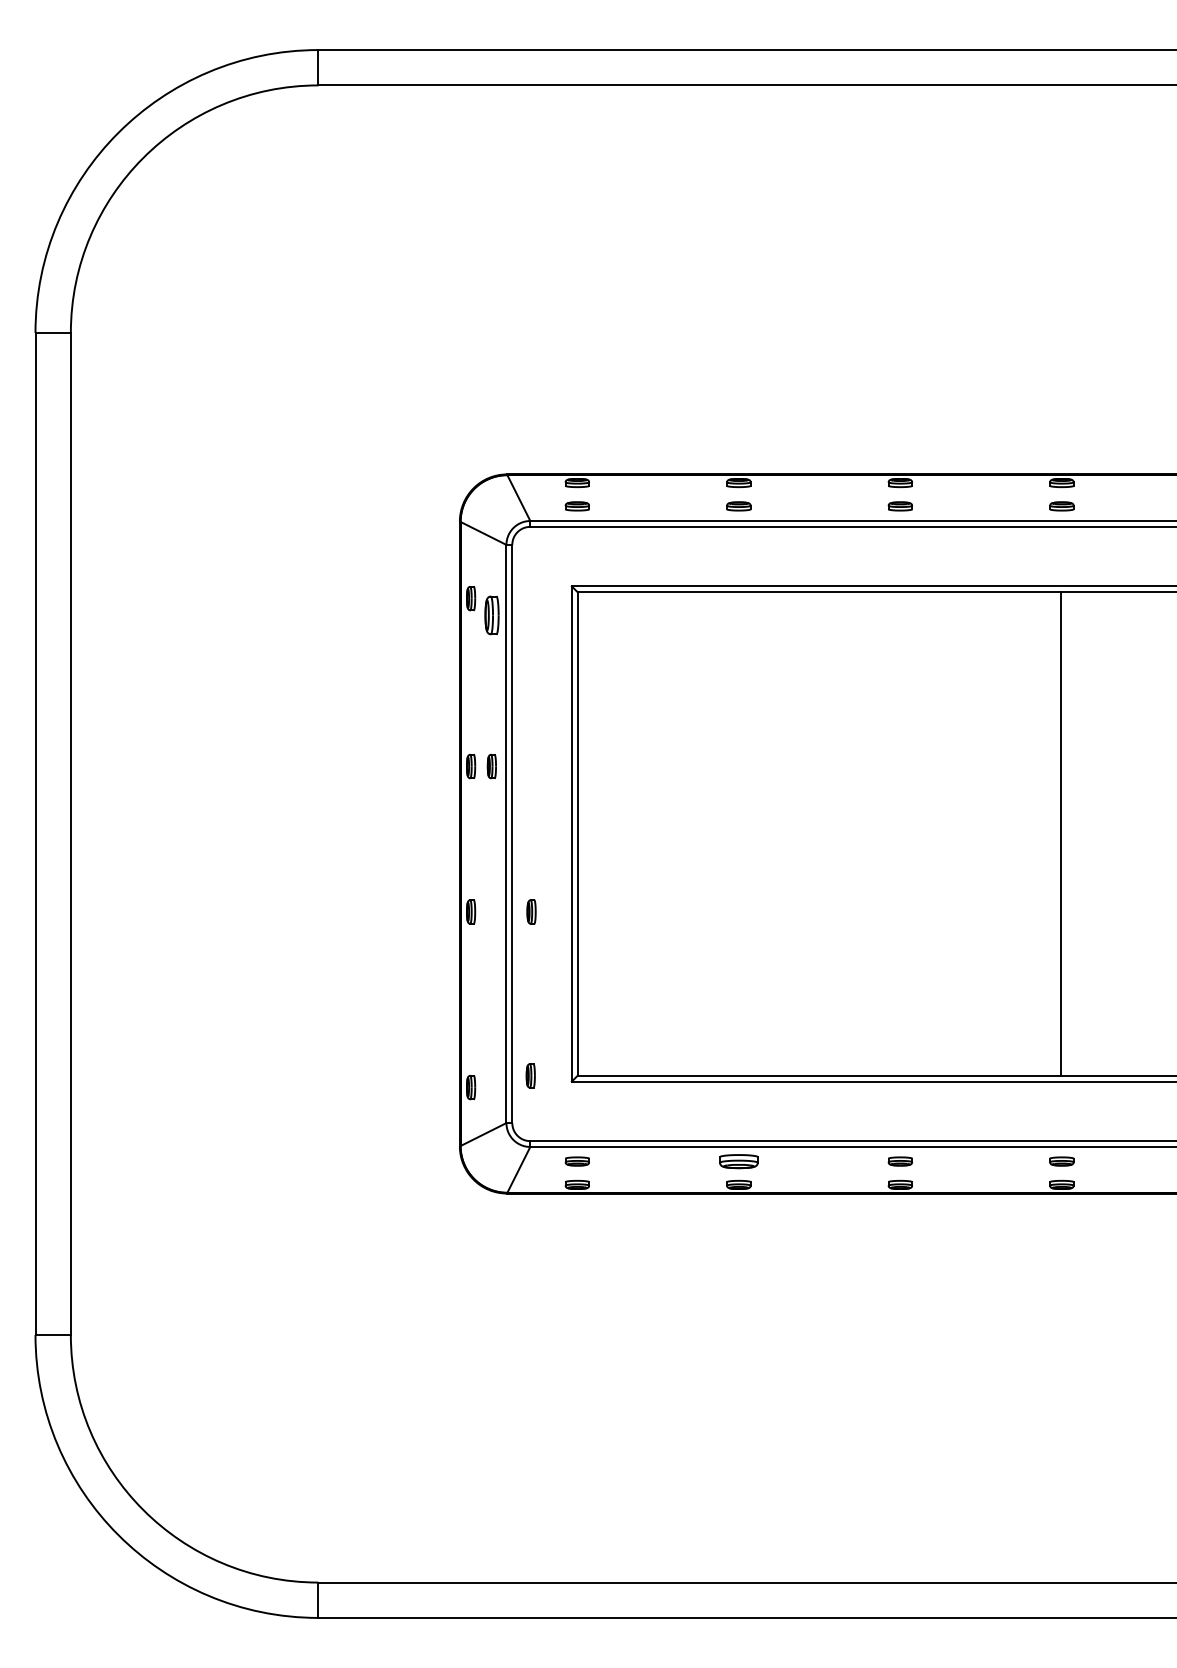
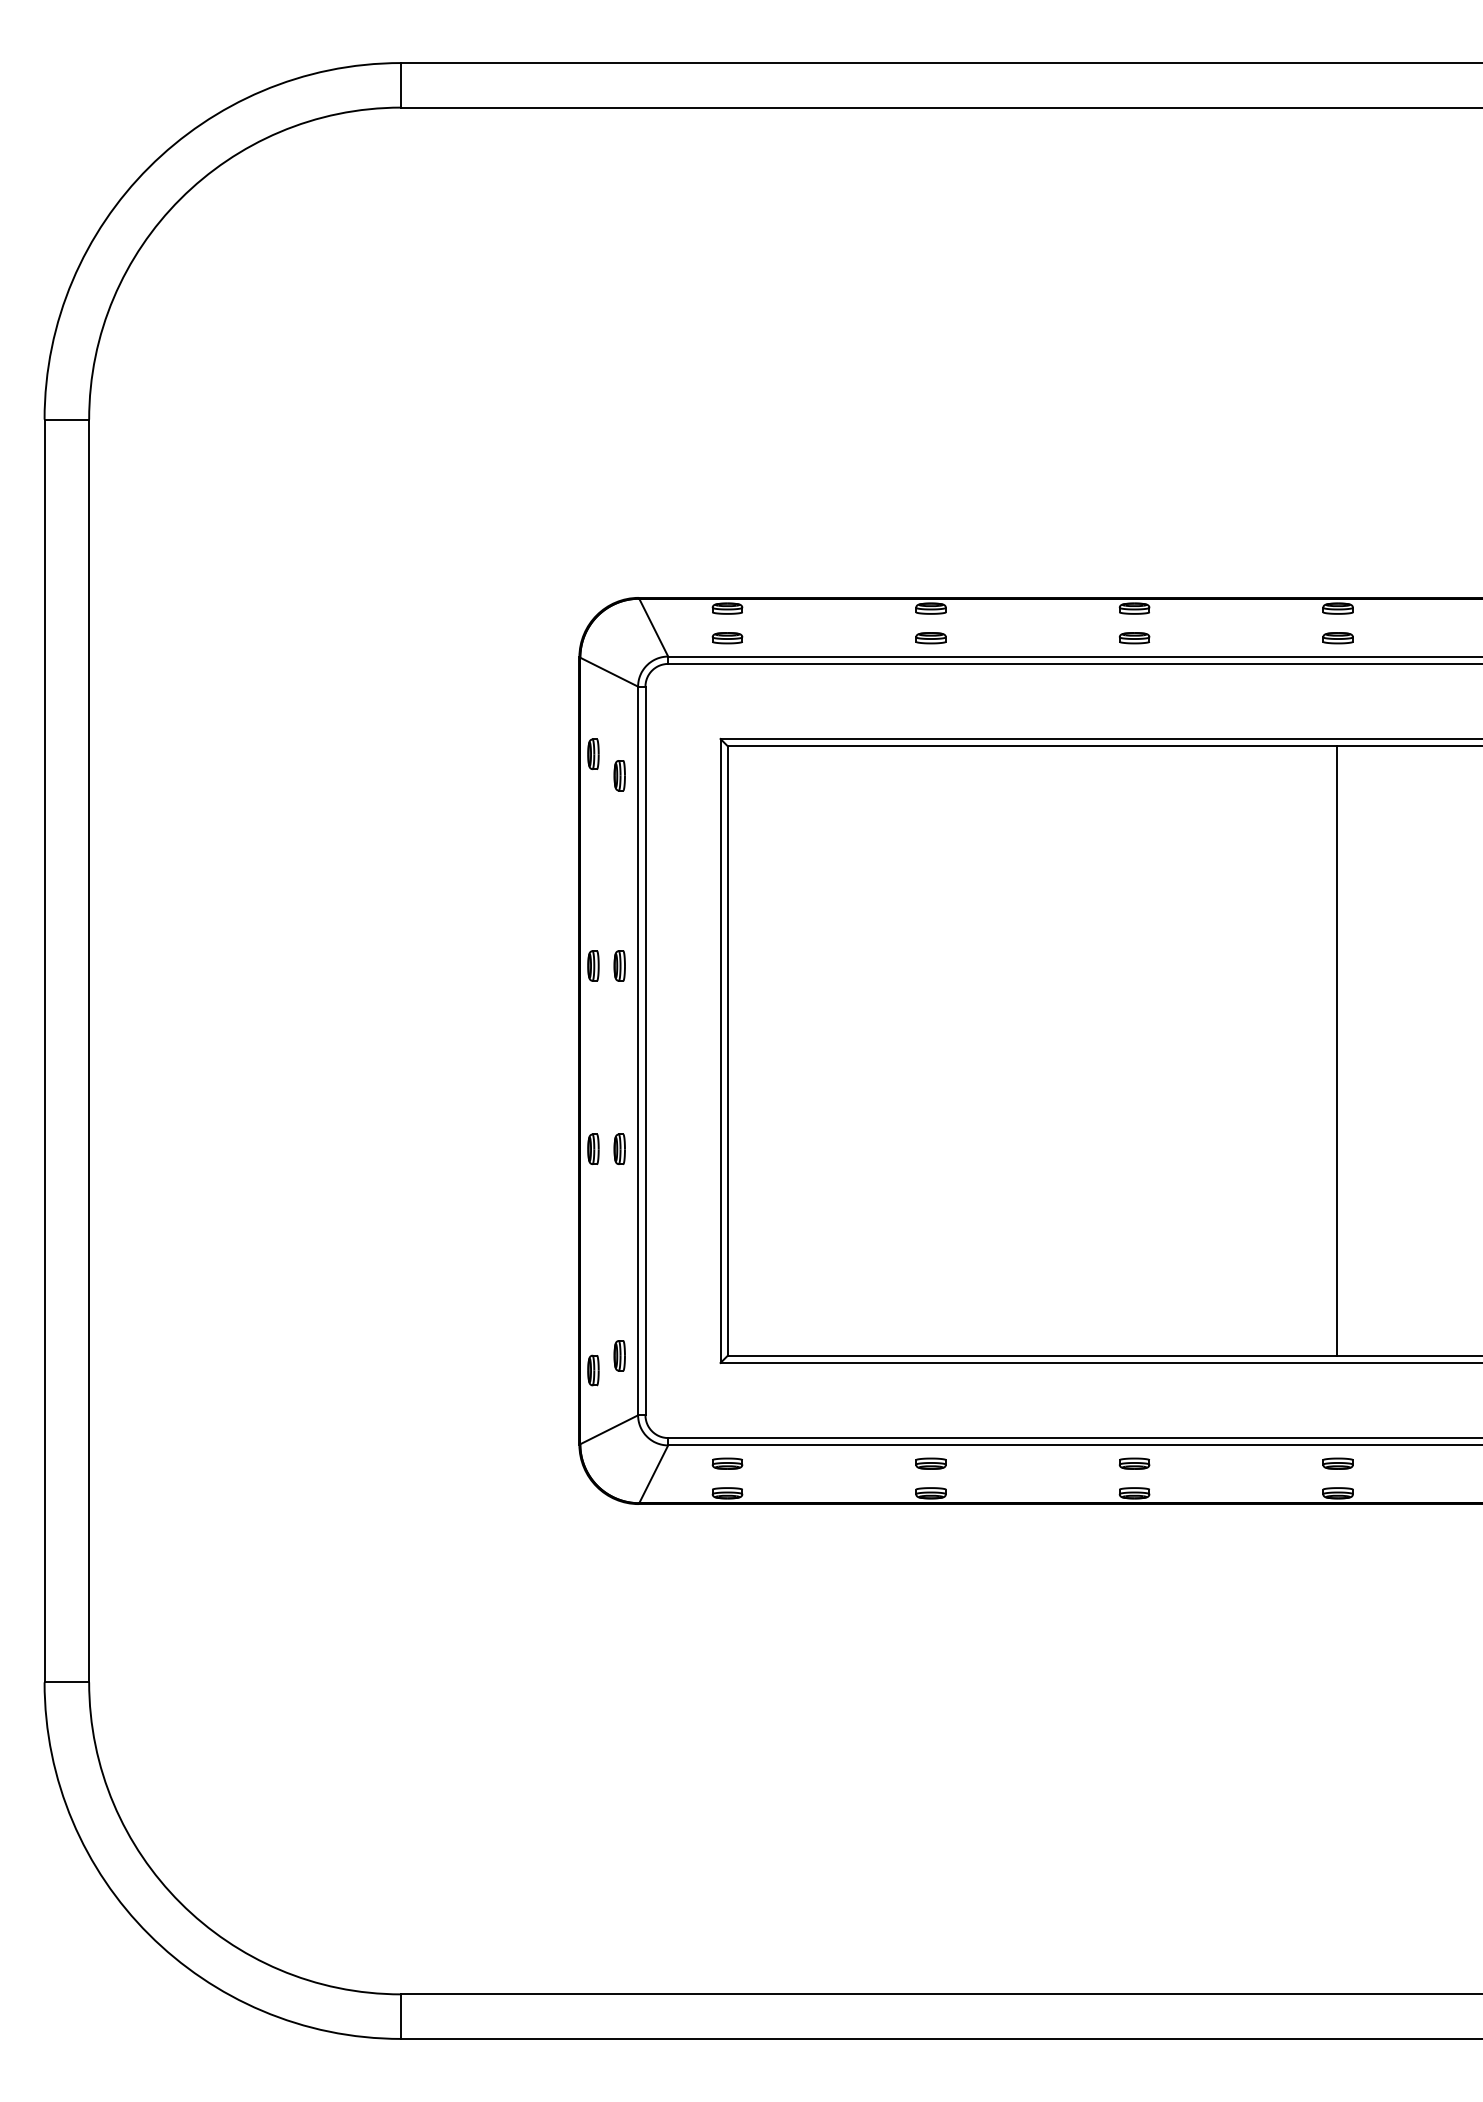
part: (491, 615) -> (619, 775), size x0.62
part: (531, 911) -> (619, 1148), moved
part: (530, 1075) -> (619, 1355), moved
part: (738, 1161) -> (930, 1463), size x0.62

